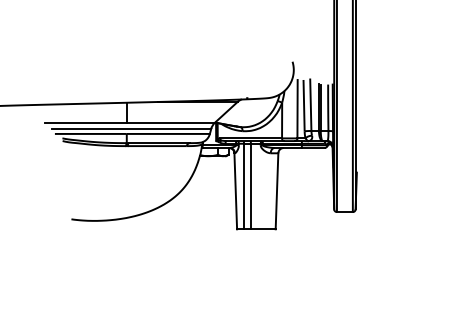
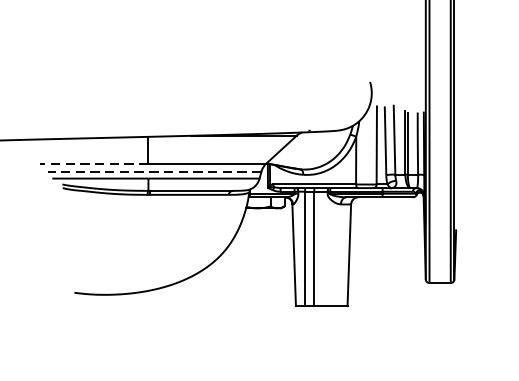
line: (86, 122) -> (94, 163), solid -> dashed
line: (131, 128) -> (154, 171), solid -> dashed

